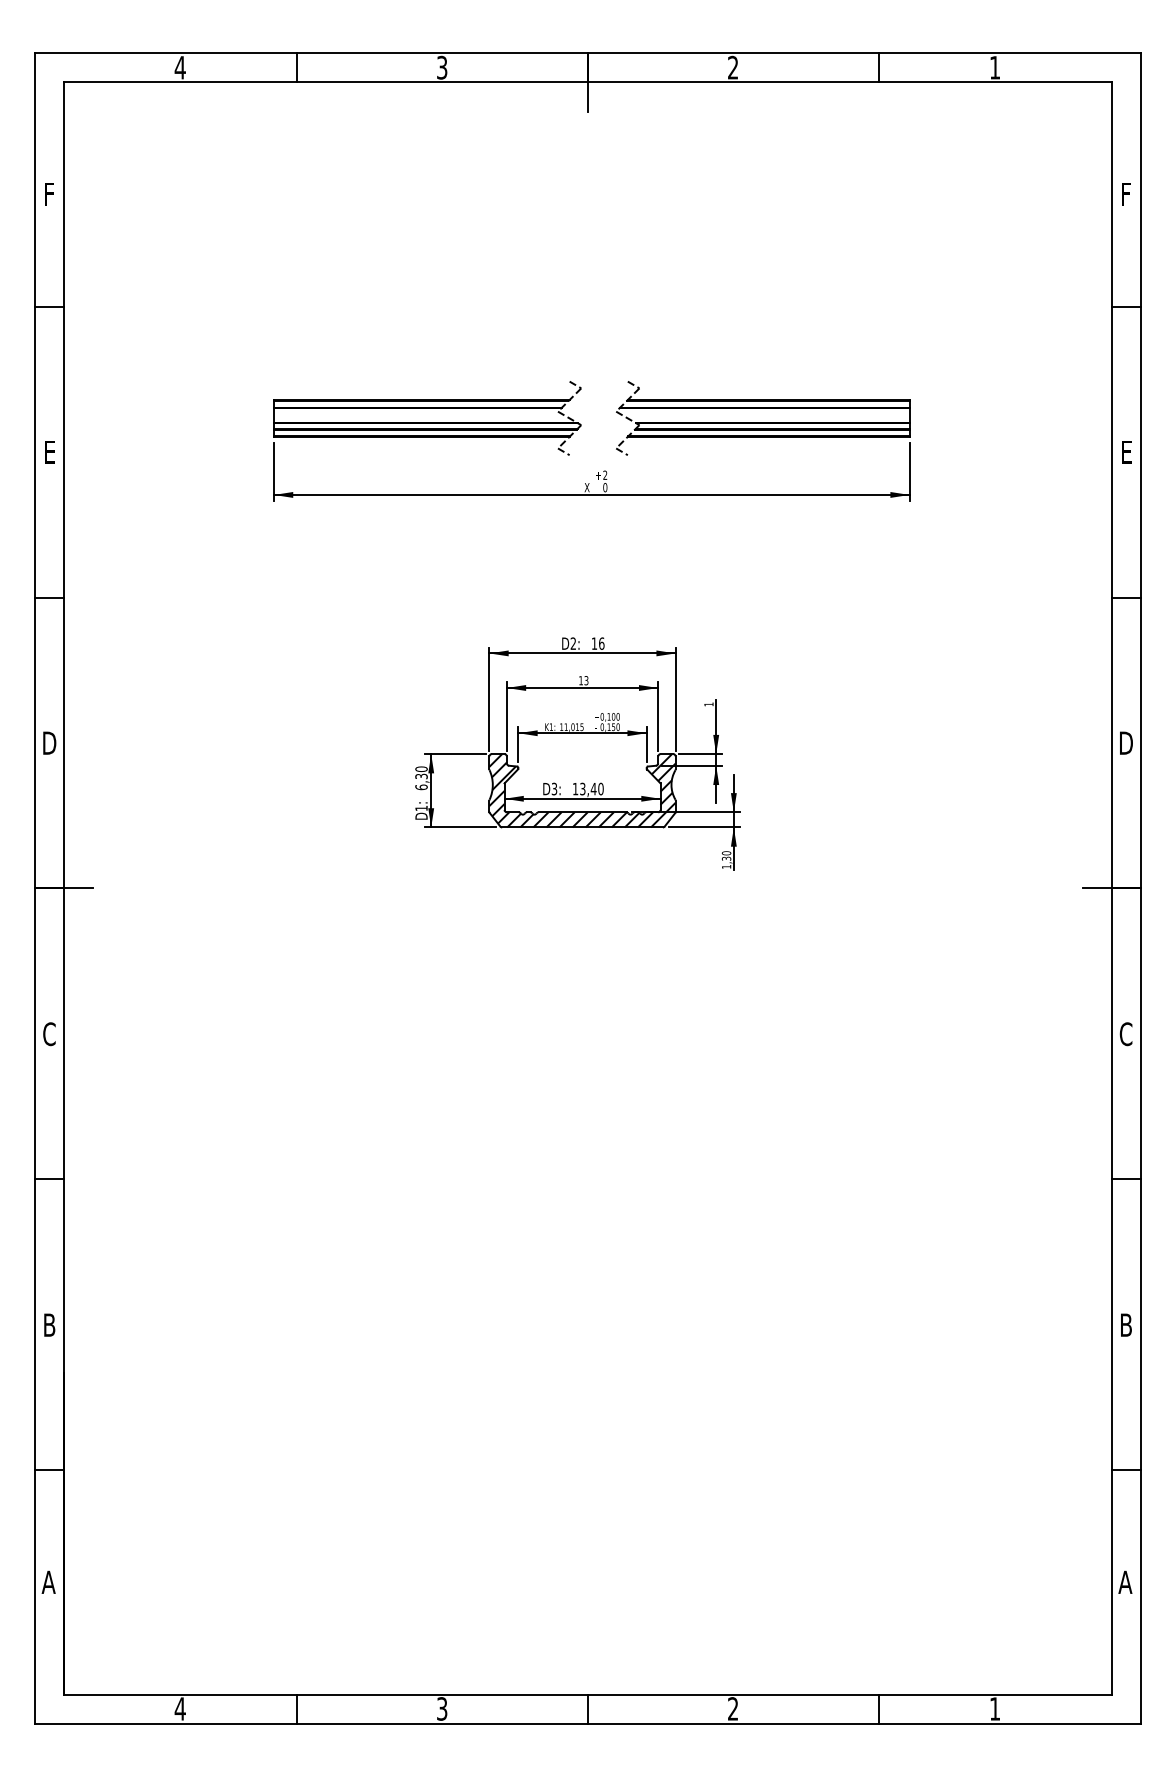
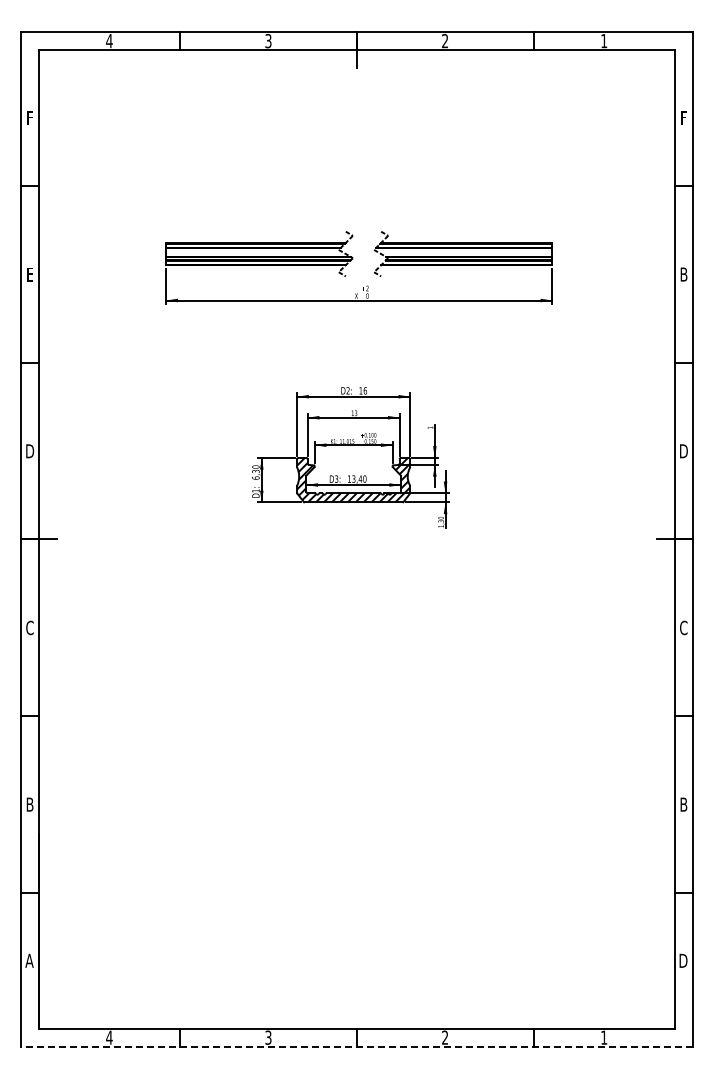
text: (1125, 452) -> (683, 274), E -> B
text: (1125, 1581) -> (683, 960), A -> D
line: (588, 1723) -> (357, 1046), solid -> dashed

